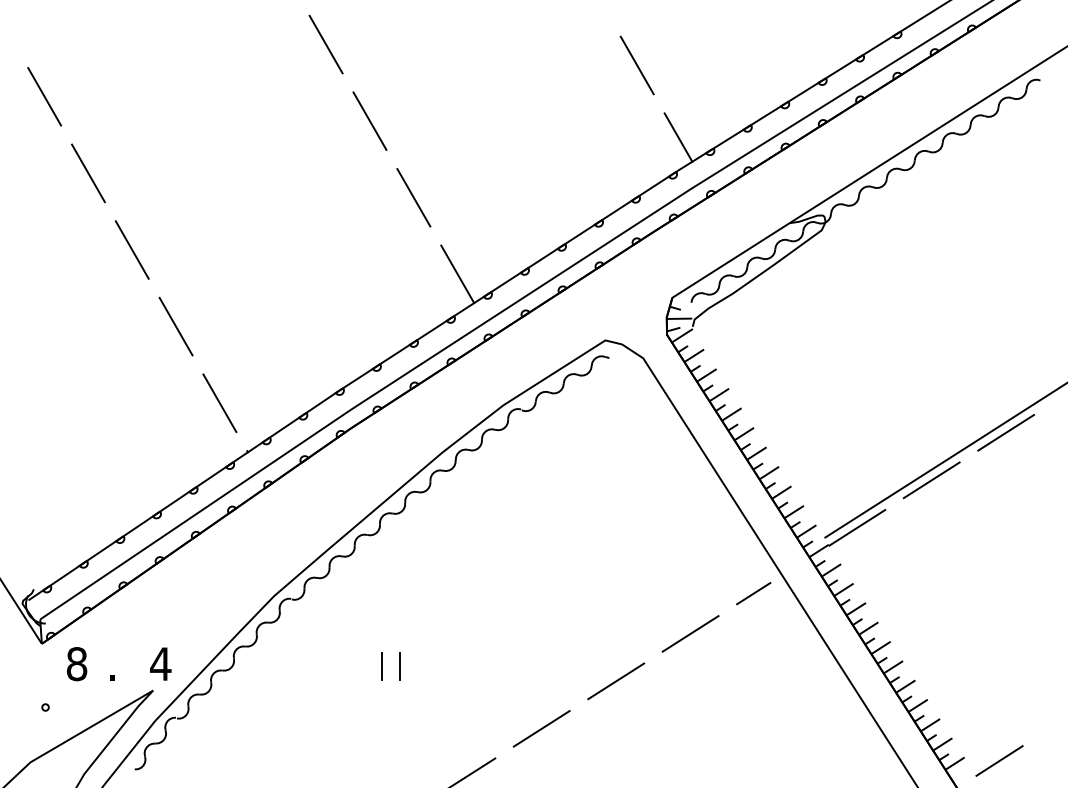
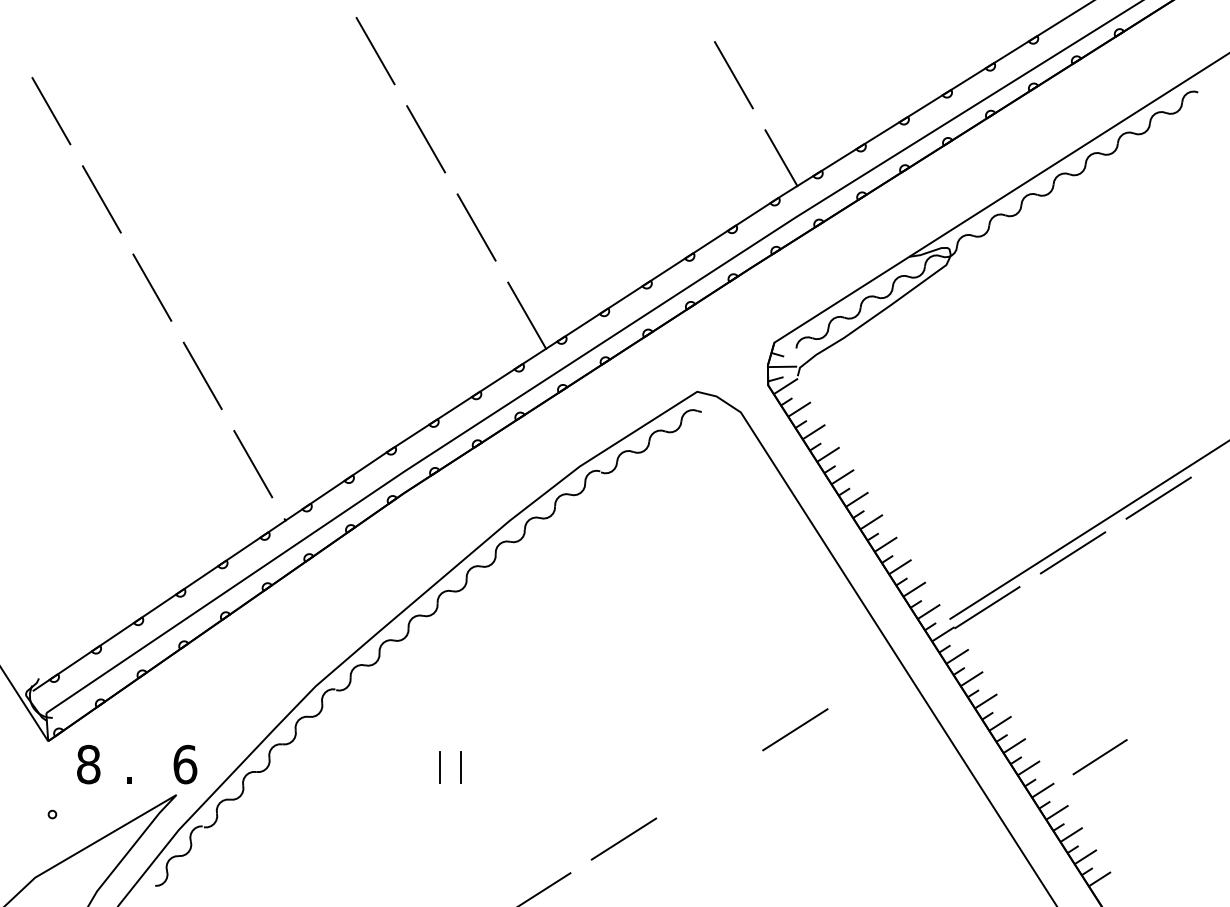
line: (753, 593) -> (867, 683), removed
text: (160, 664) -> (184, 764), 4 -> 6
line: (616, 680) -> (709, 783), removed
line: (998, 761) -> (1099, 757), moved

